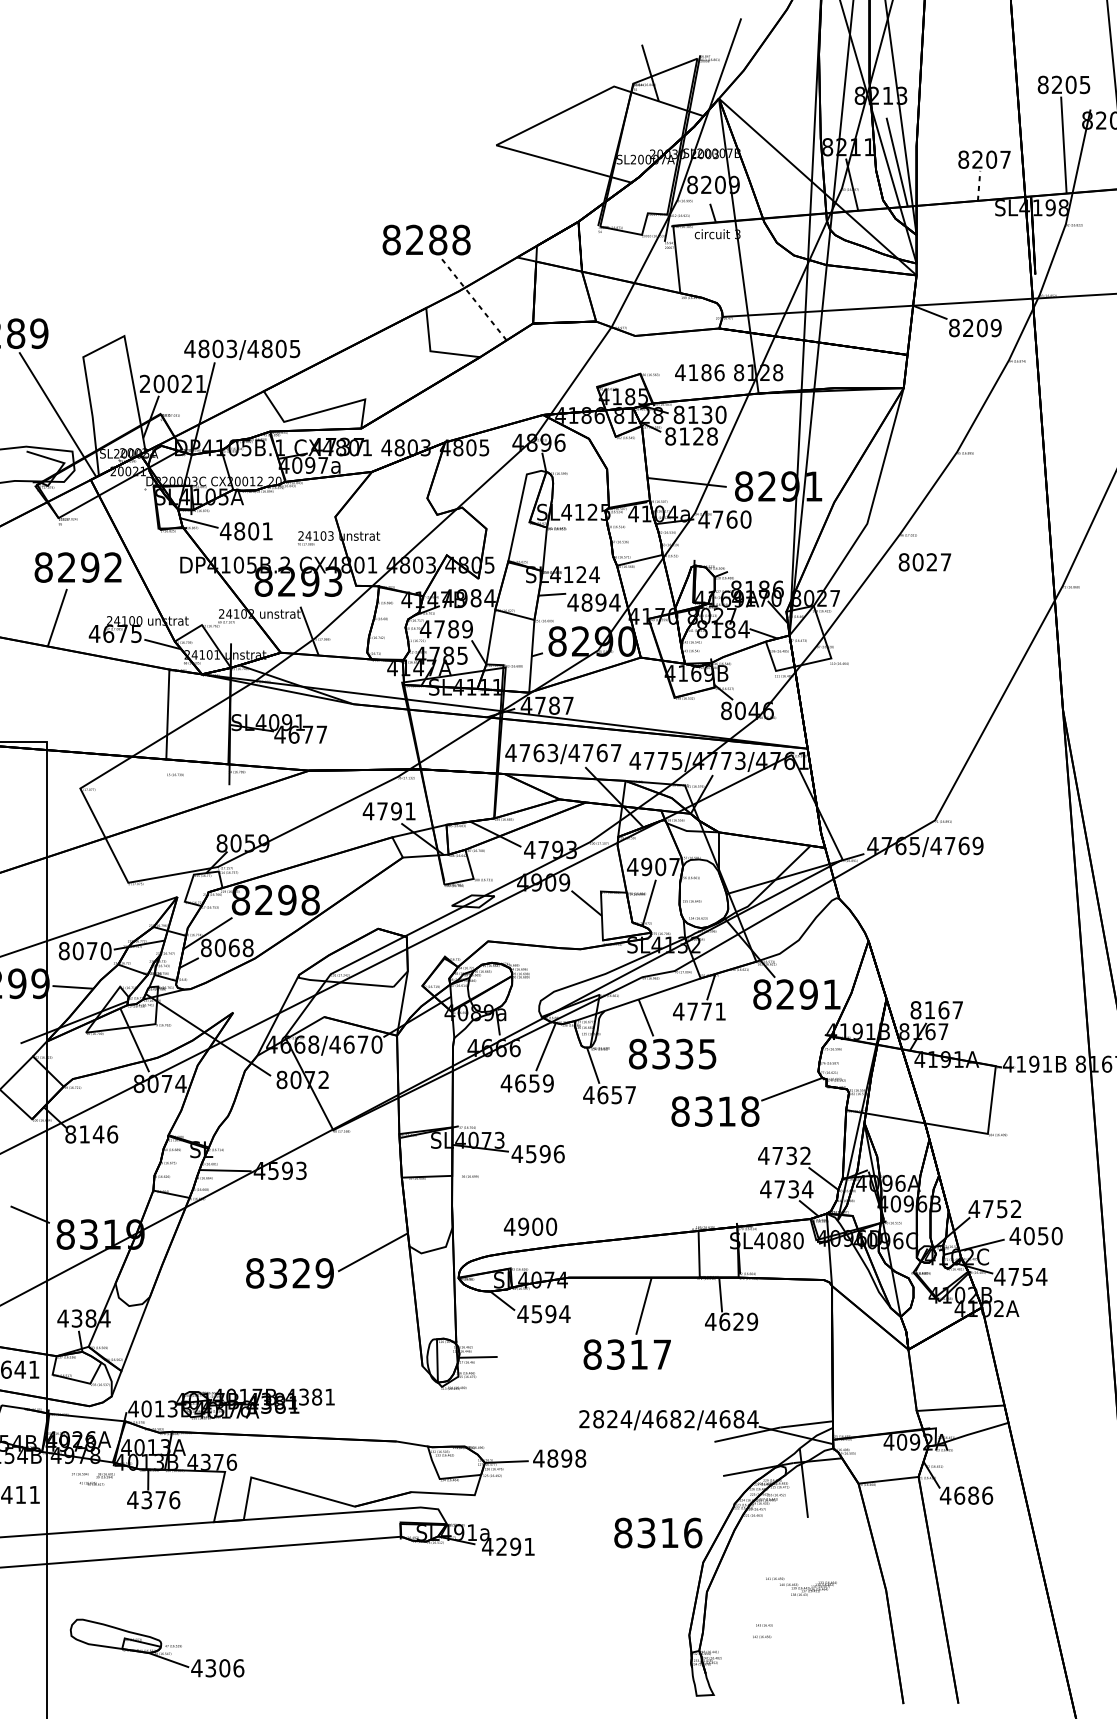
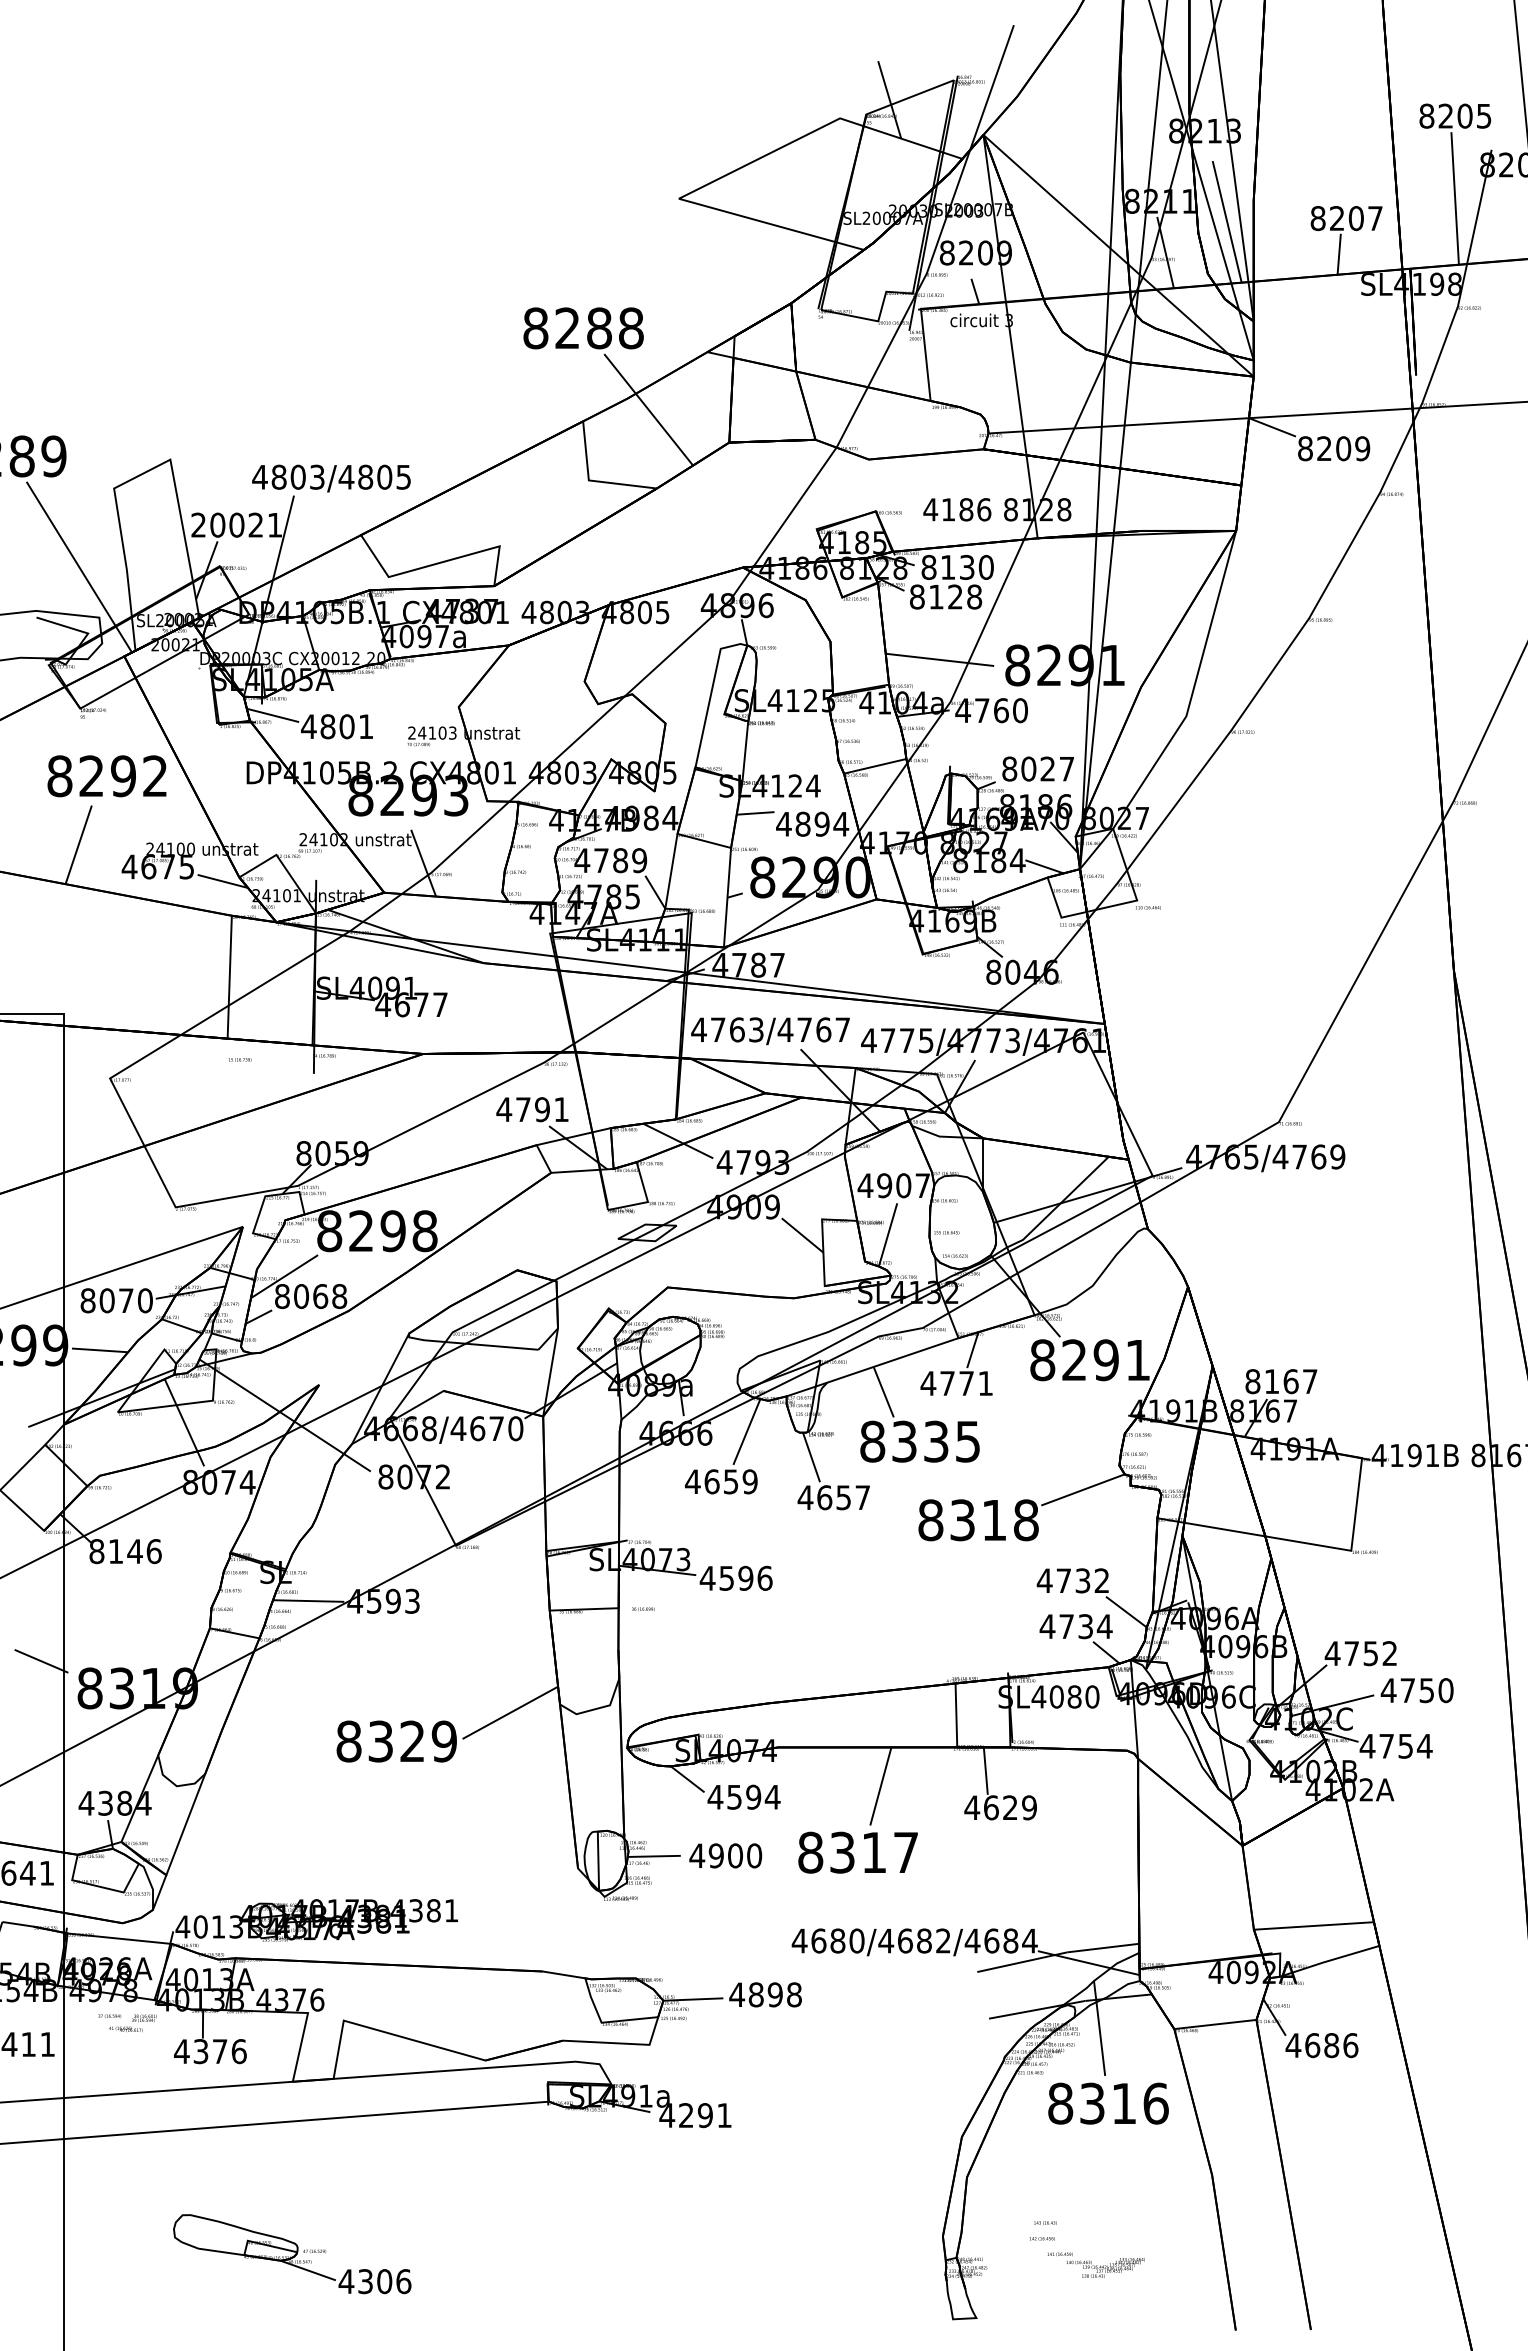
line: (979, 186) -> (1339, 254), dashed -> solid
line: (474, 299) -> (648, 409), dashed -> solid
text: (924, 561) -> (1037, 768), moved
text: (530, 1226) -> (725, 1855), moved
text: (1029, 1236) -> (1407, 1690), 4050 -> 4750
text: (604, 1418) -> (827, 1940), 2824/4682/4684 -> 4680/4682/4684
text: (658, 1532) -> (1108, 2103), moved
text: (800, 1586) -> (1095, 2264), moved
part: (157, 1648) -> (292, 2254), moved

